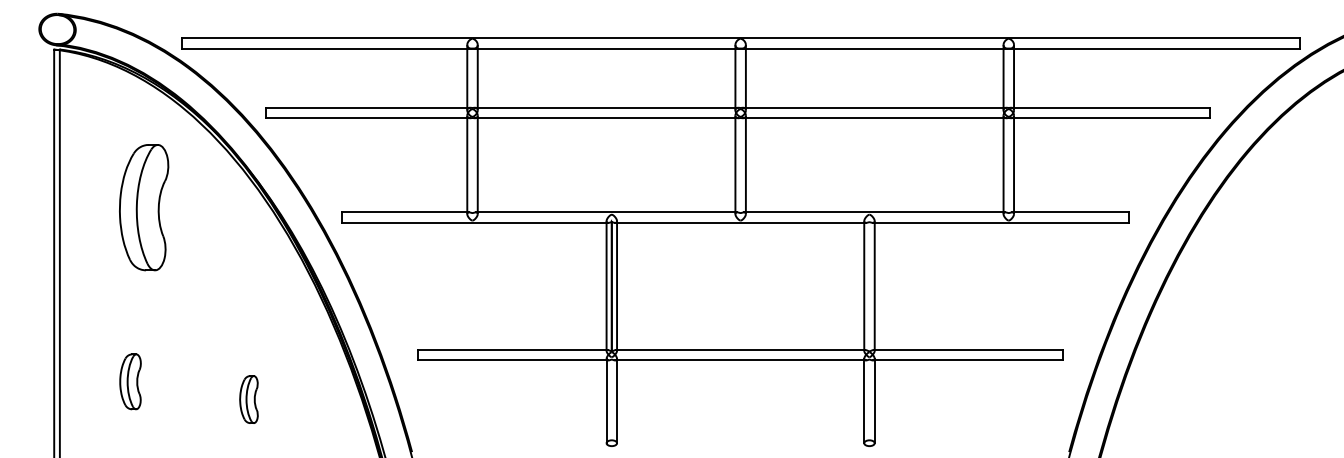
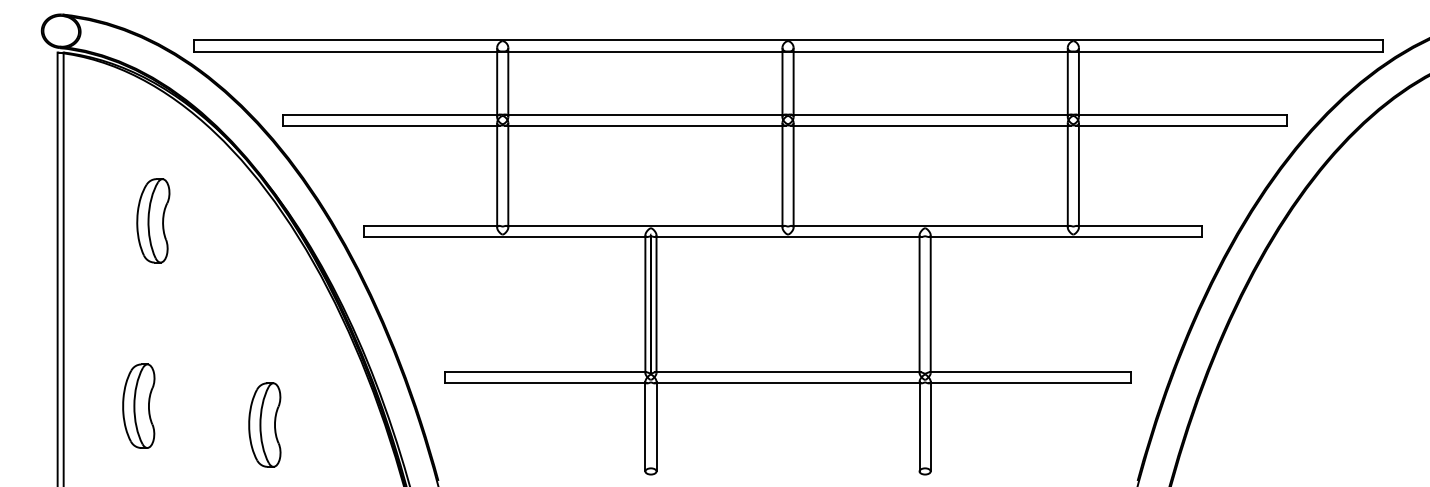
part: (144, 207) -> (153, 220), size x0.62
part: (130, 381) -> (138, 405), size x1.43
part: (248, 399) -> (264, 424), size x1.67

